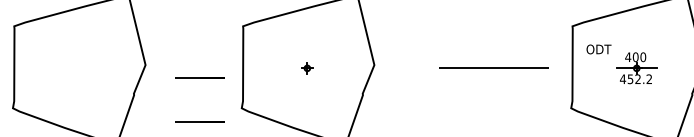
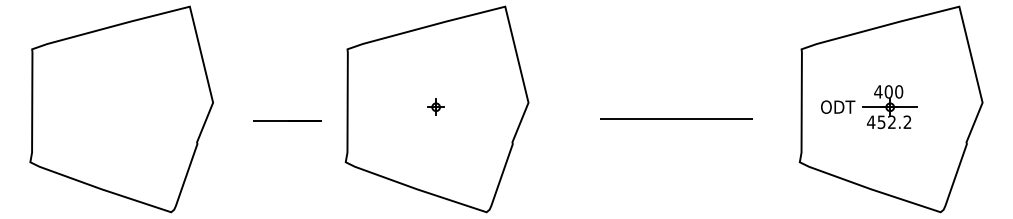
text: (599, 48) -> (838, 106), moved
line: (494, 67) -> (676, 118), moved
line: (199, 122) -> (287, 181), removed

